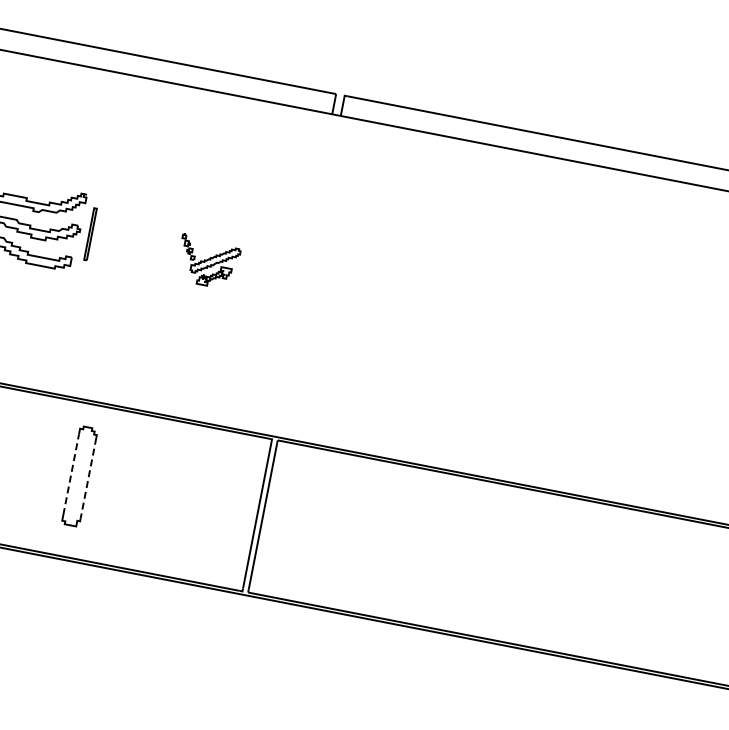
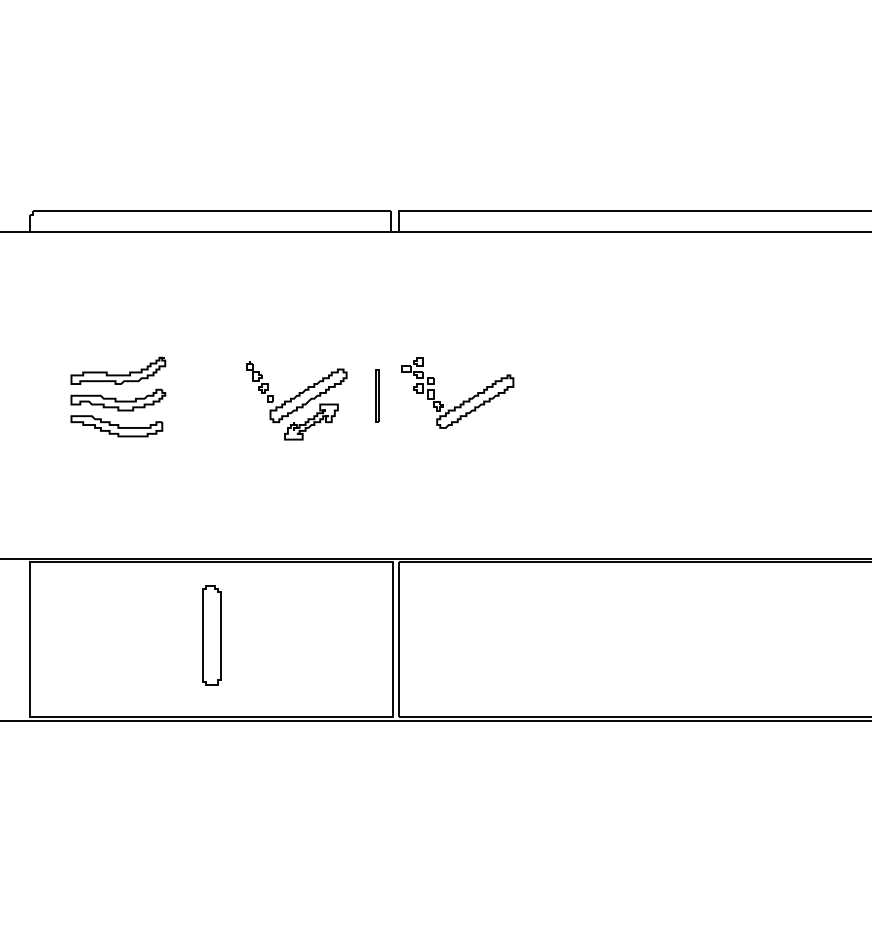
line: (89, 233) -> (376, 395), moved
part: (207, 261) -> (296, 400), size x1.67
part: (370, 293) -> (462, 400), added
line: (71, 474) -> (203, 635), dashed -> solid
line: (88, 477) -> (220, 635), dashed -> solid

